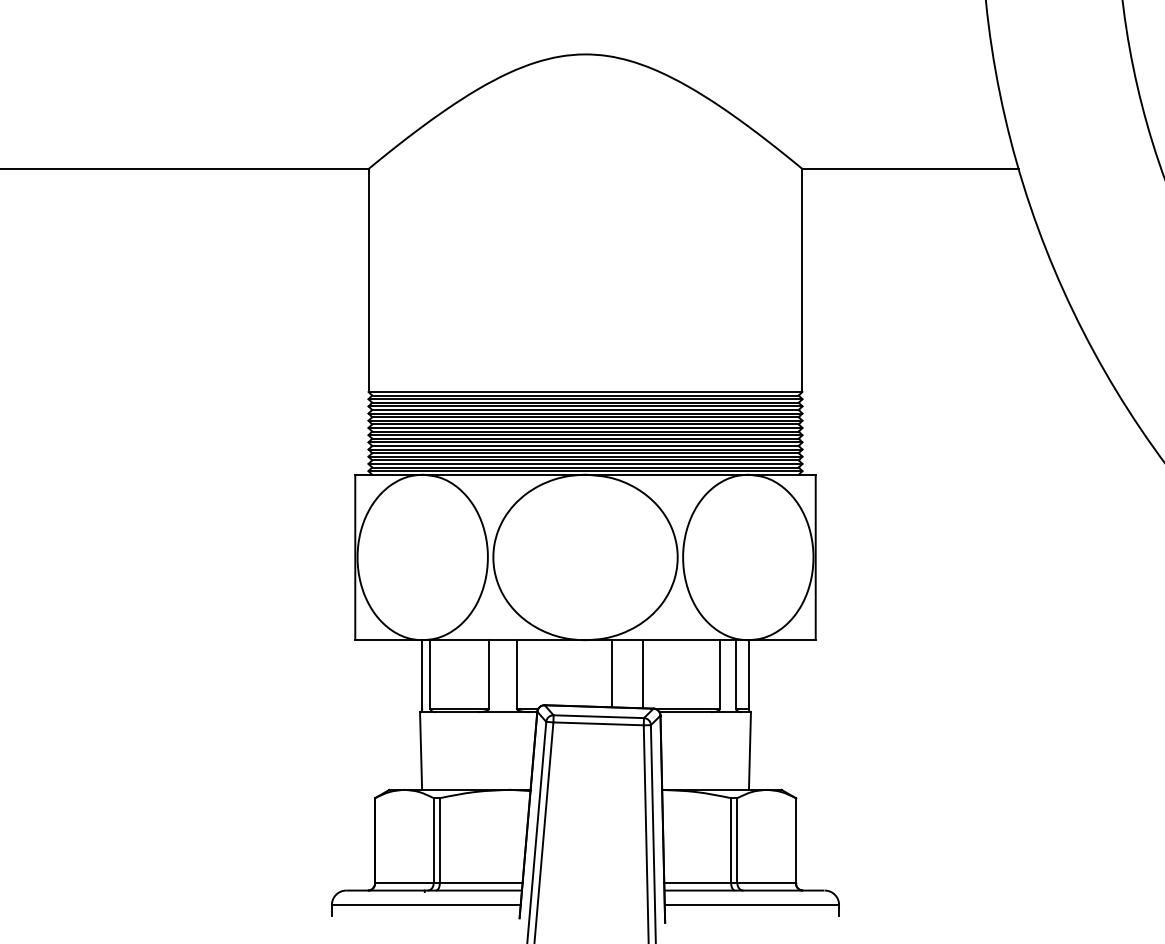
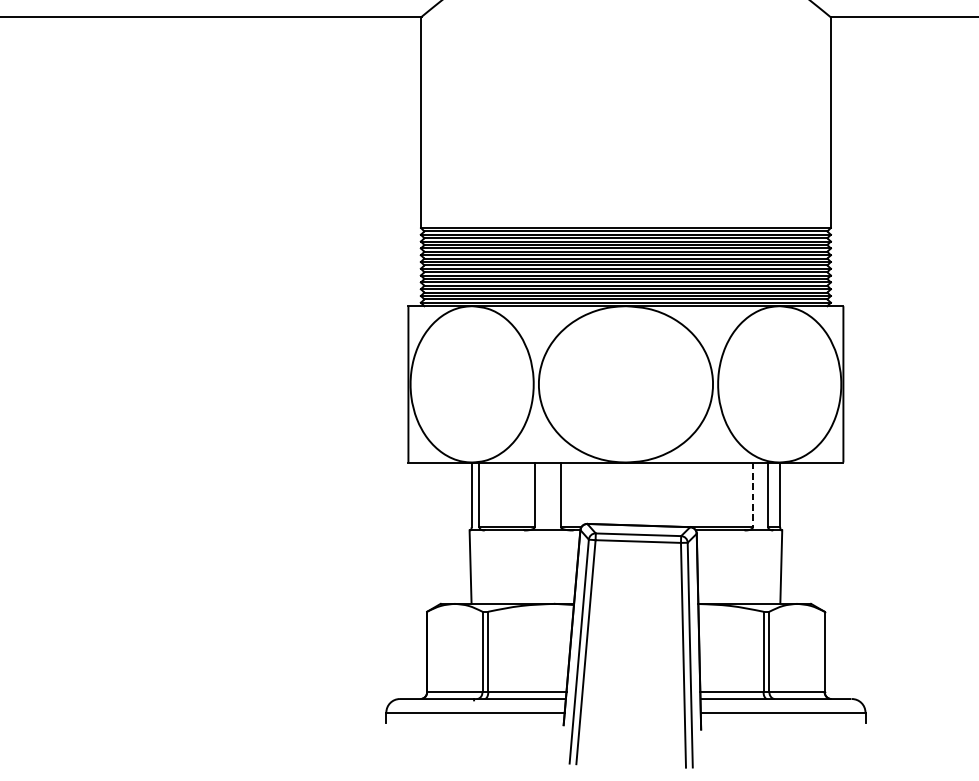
line: (612, 673) -> (651, 493), removed
line: (643, 674) -> (680, 494), removed
line: (719, 674) -> (752, 494), solid -> dashed

